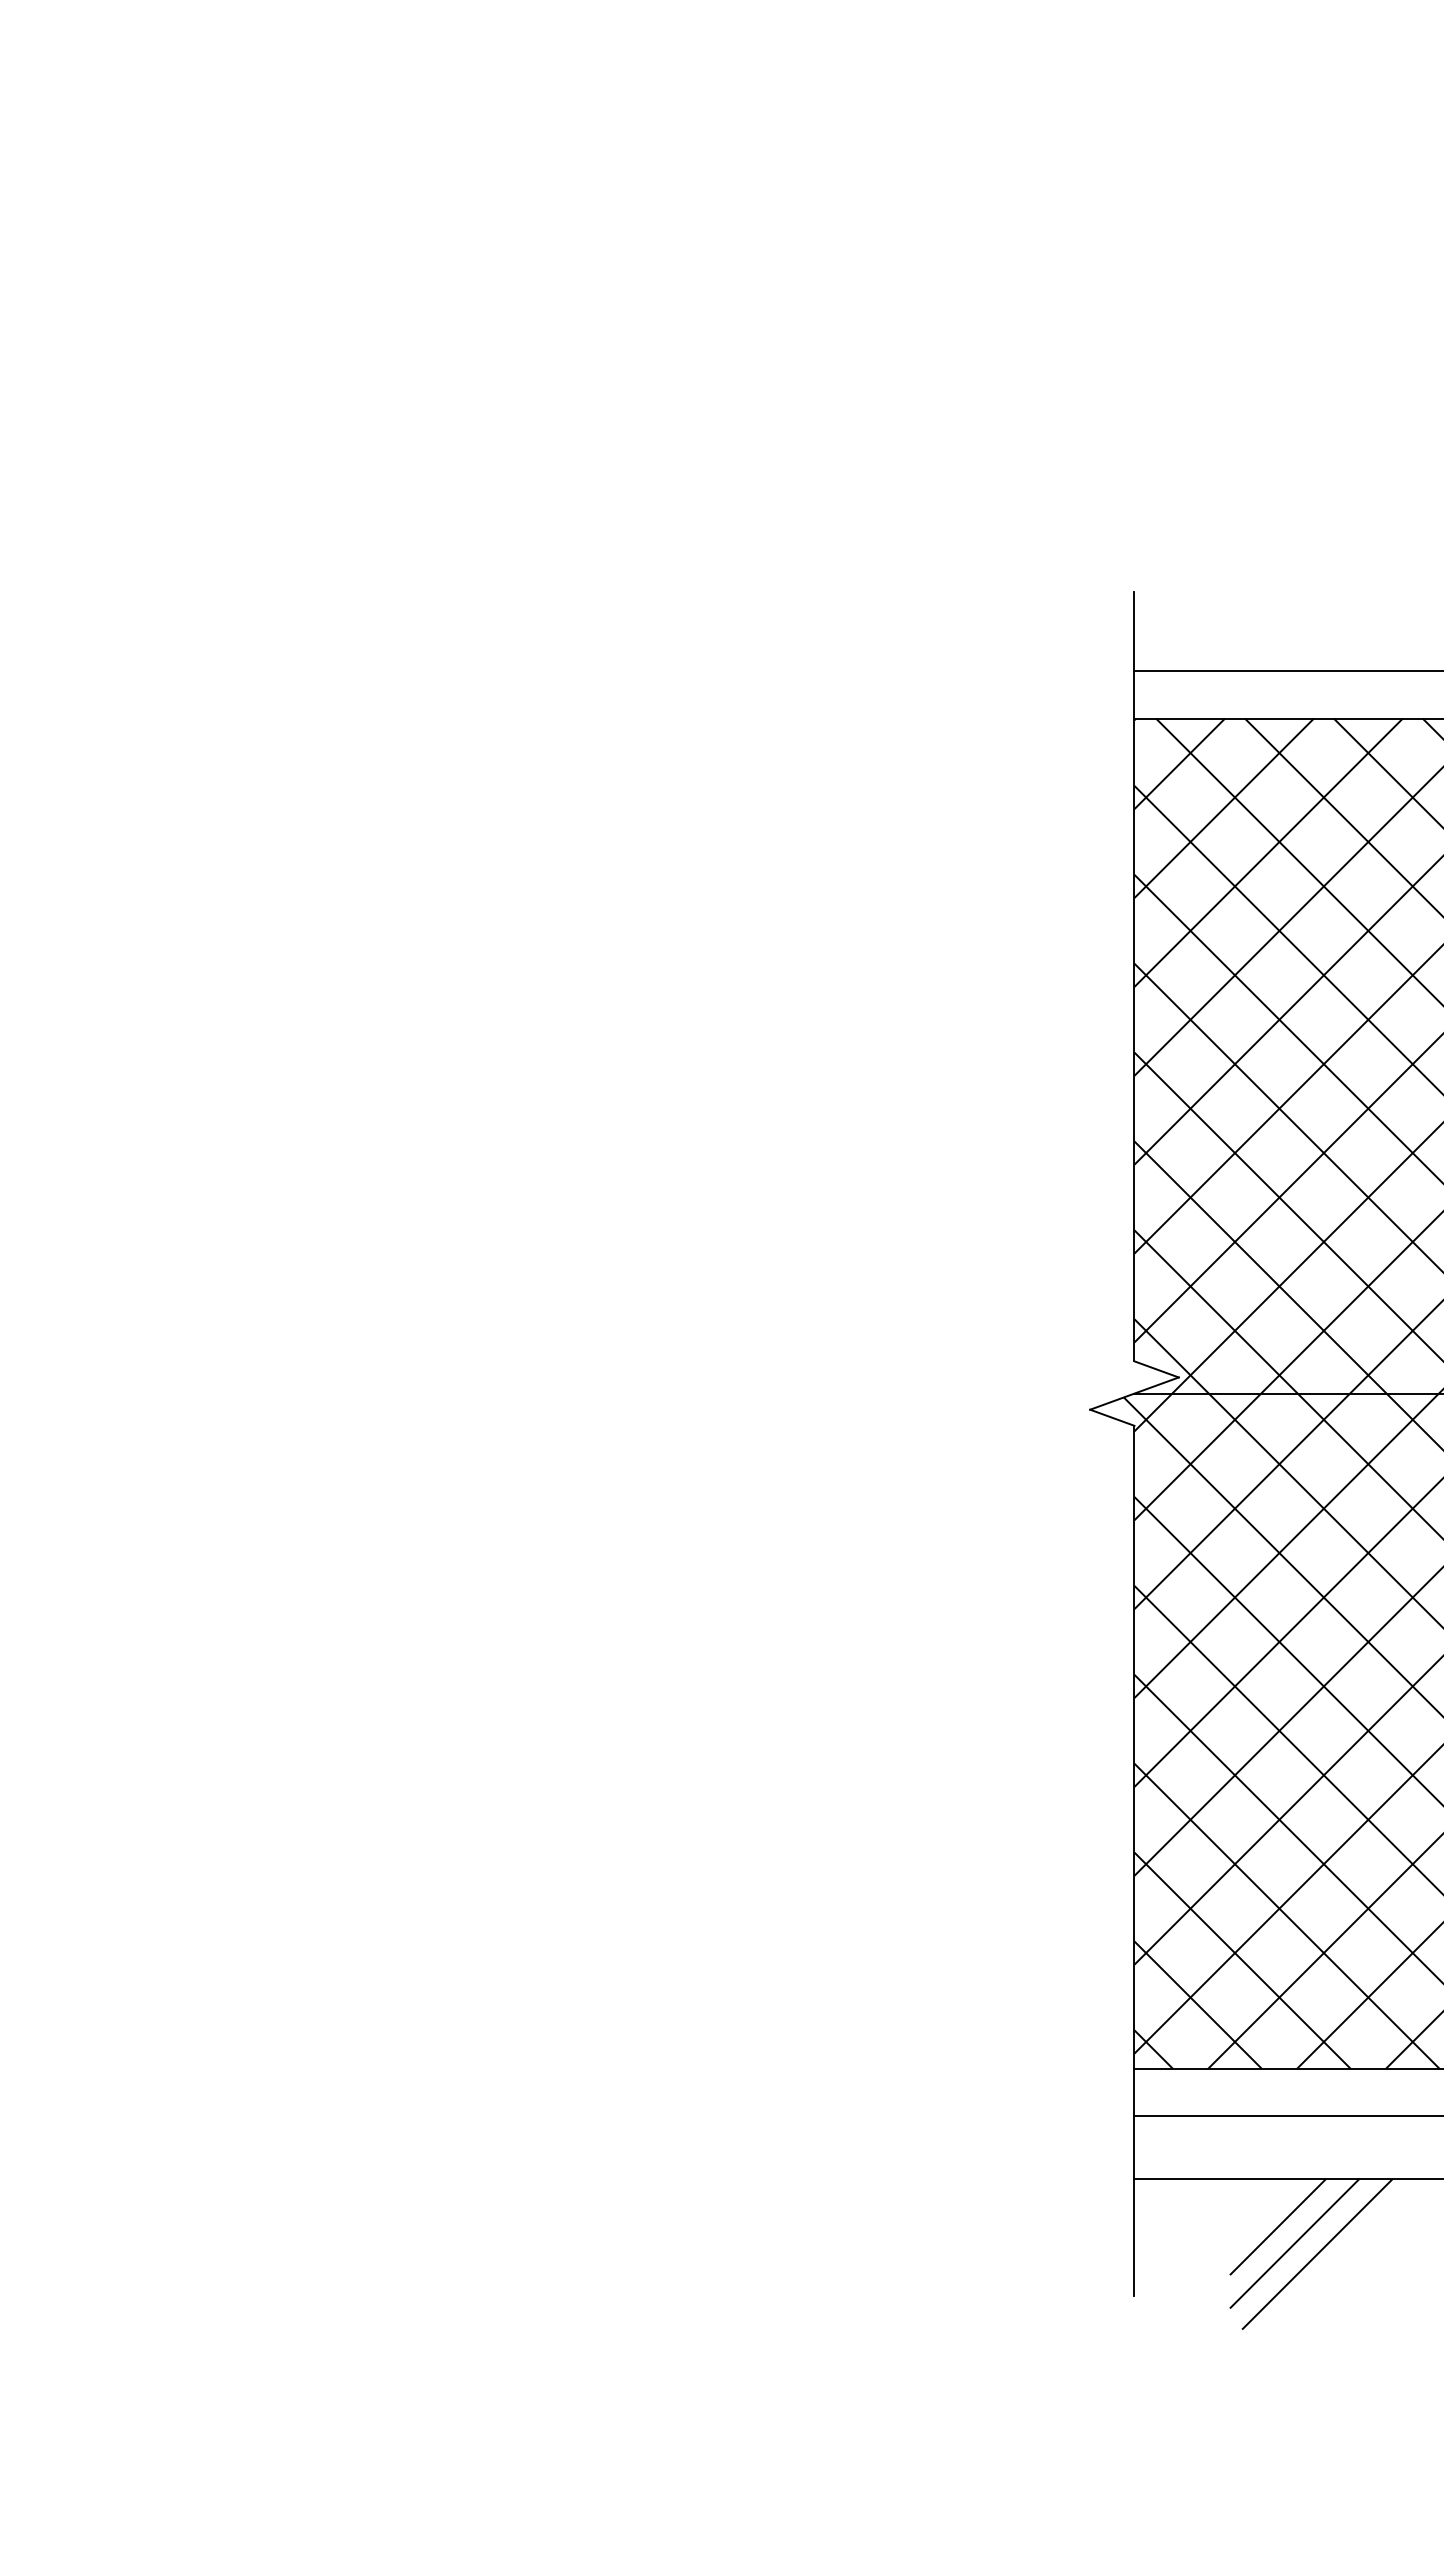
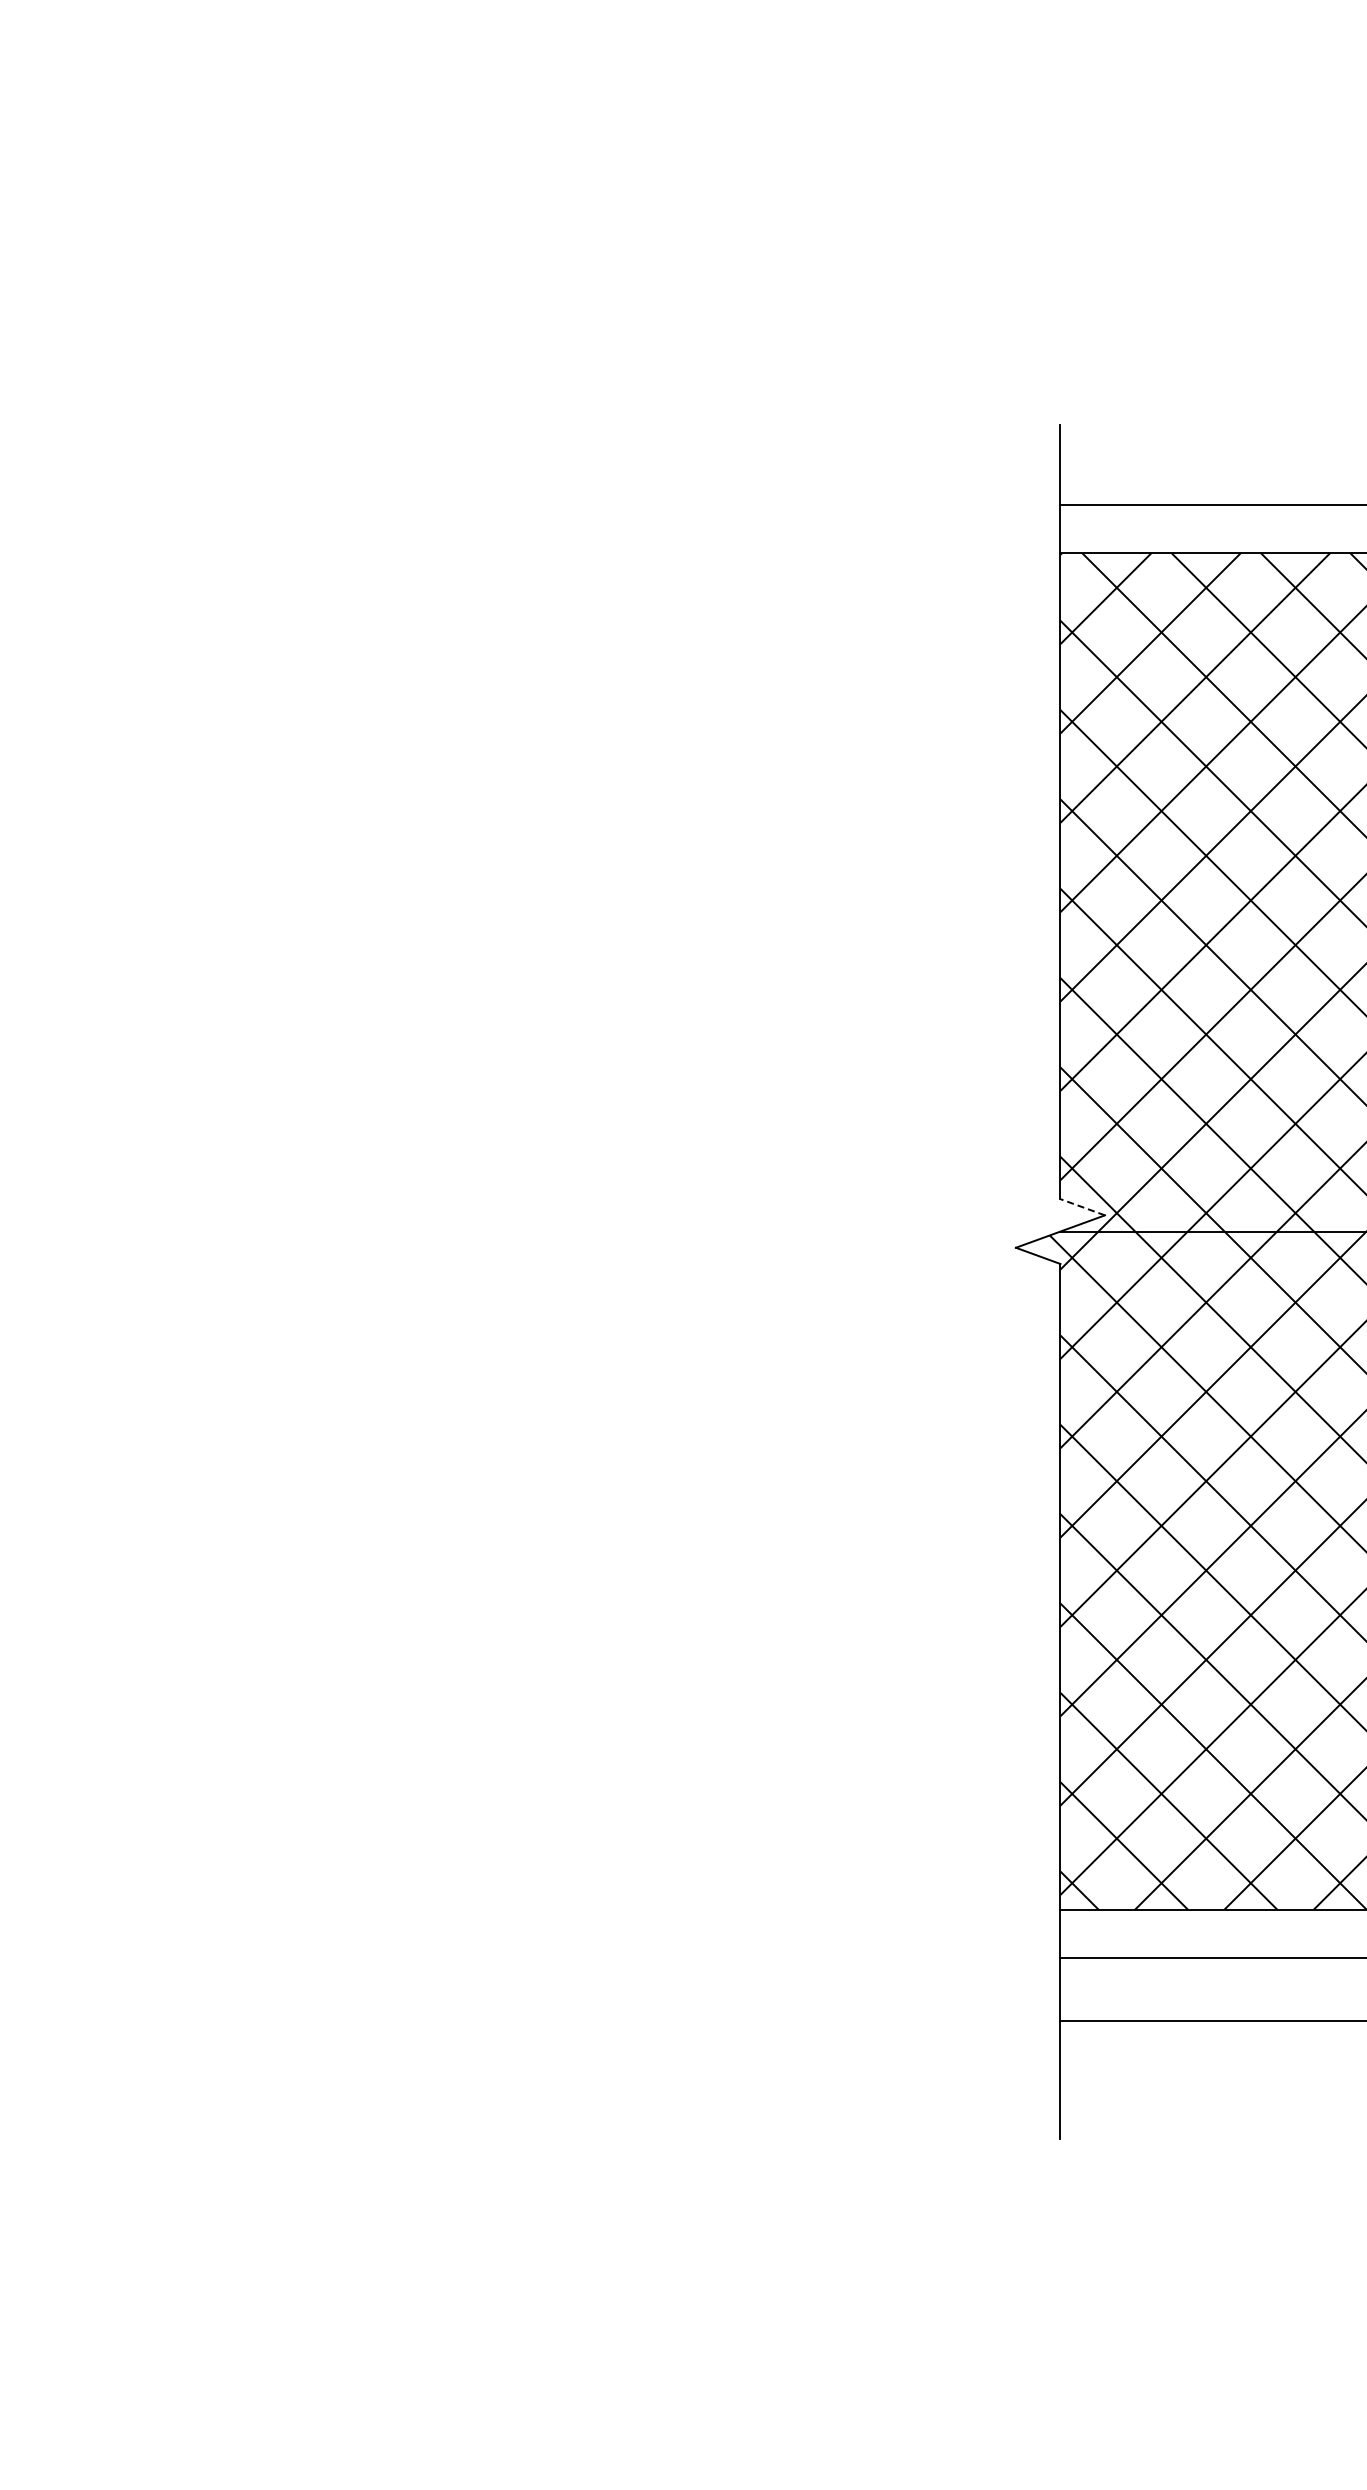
line: (1156, 1369) -> (1082, 1207), solid -> dashed
line: (1277, 2226) -> (1204, 2068), removed
line: (1294, 2243) -> (1221, 2085), removed
line: (1317, 2253) -> (1244, 2095), removed

